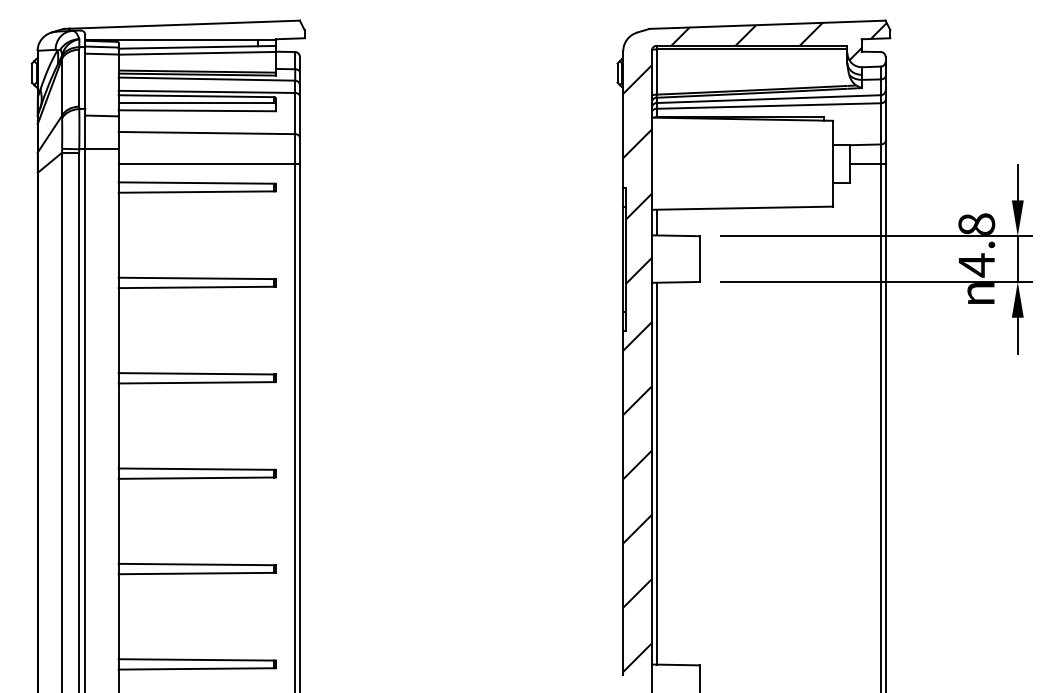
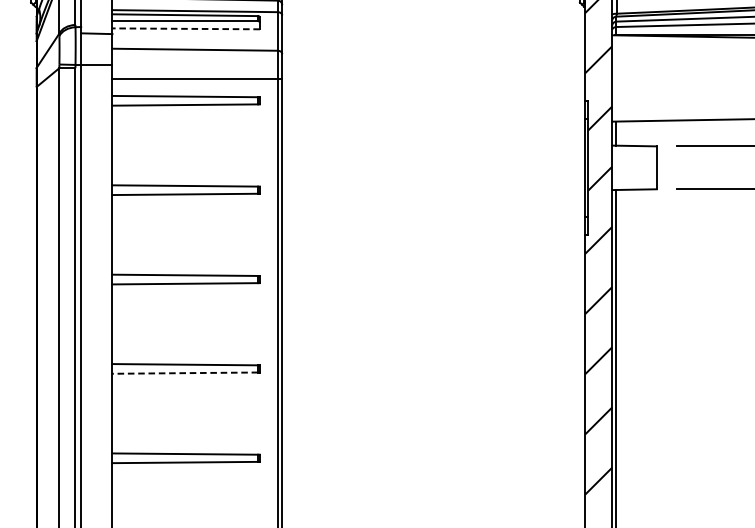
line: (197, 110) -> (186, 28), solid -> dashed
line: (196, 478) -> (185, 373), solid -> dashed

